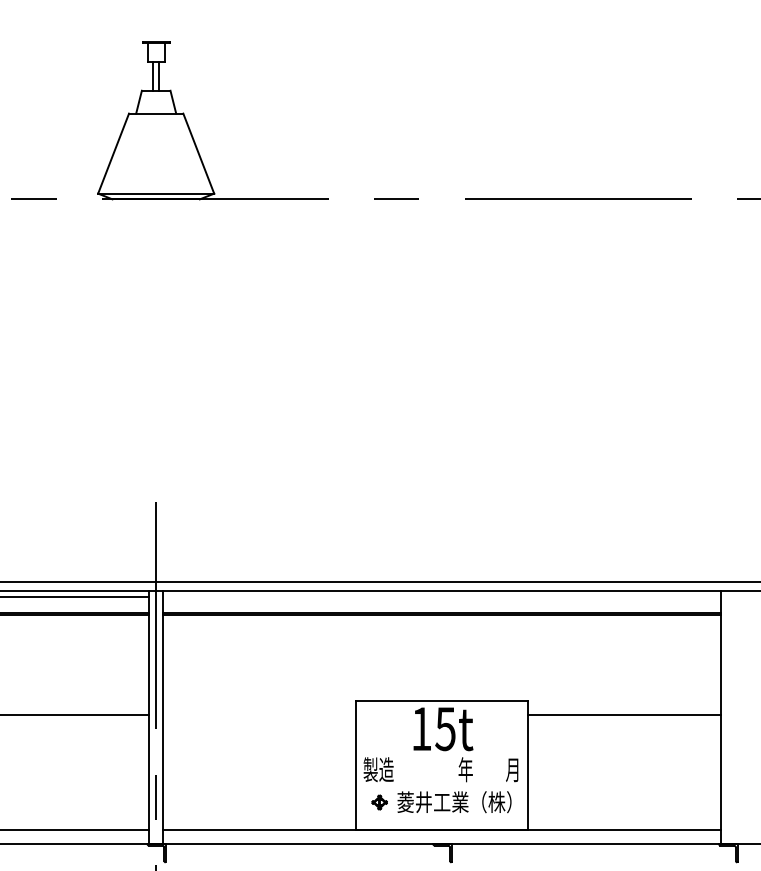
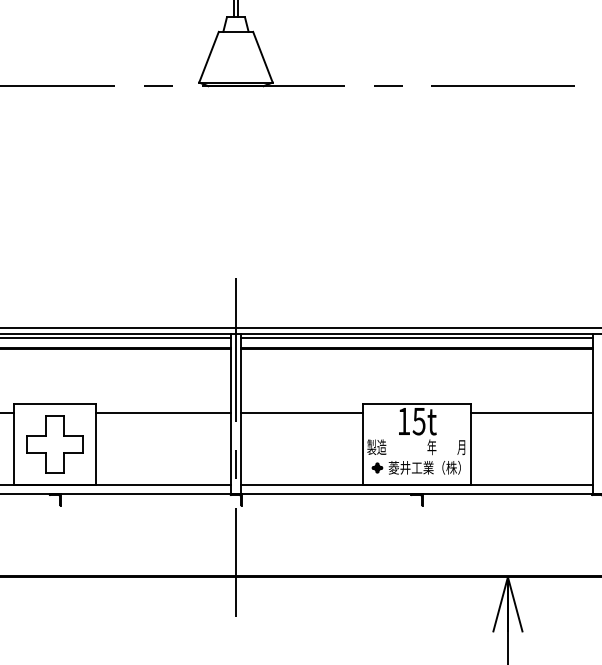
line: (441, 596) -> (416, 337), added
line: (259, 714) -> (301, 412), added

